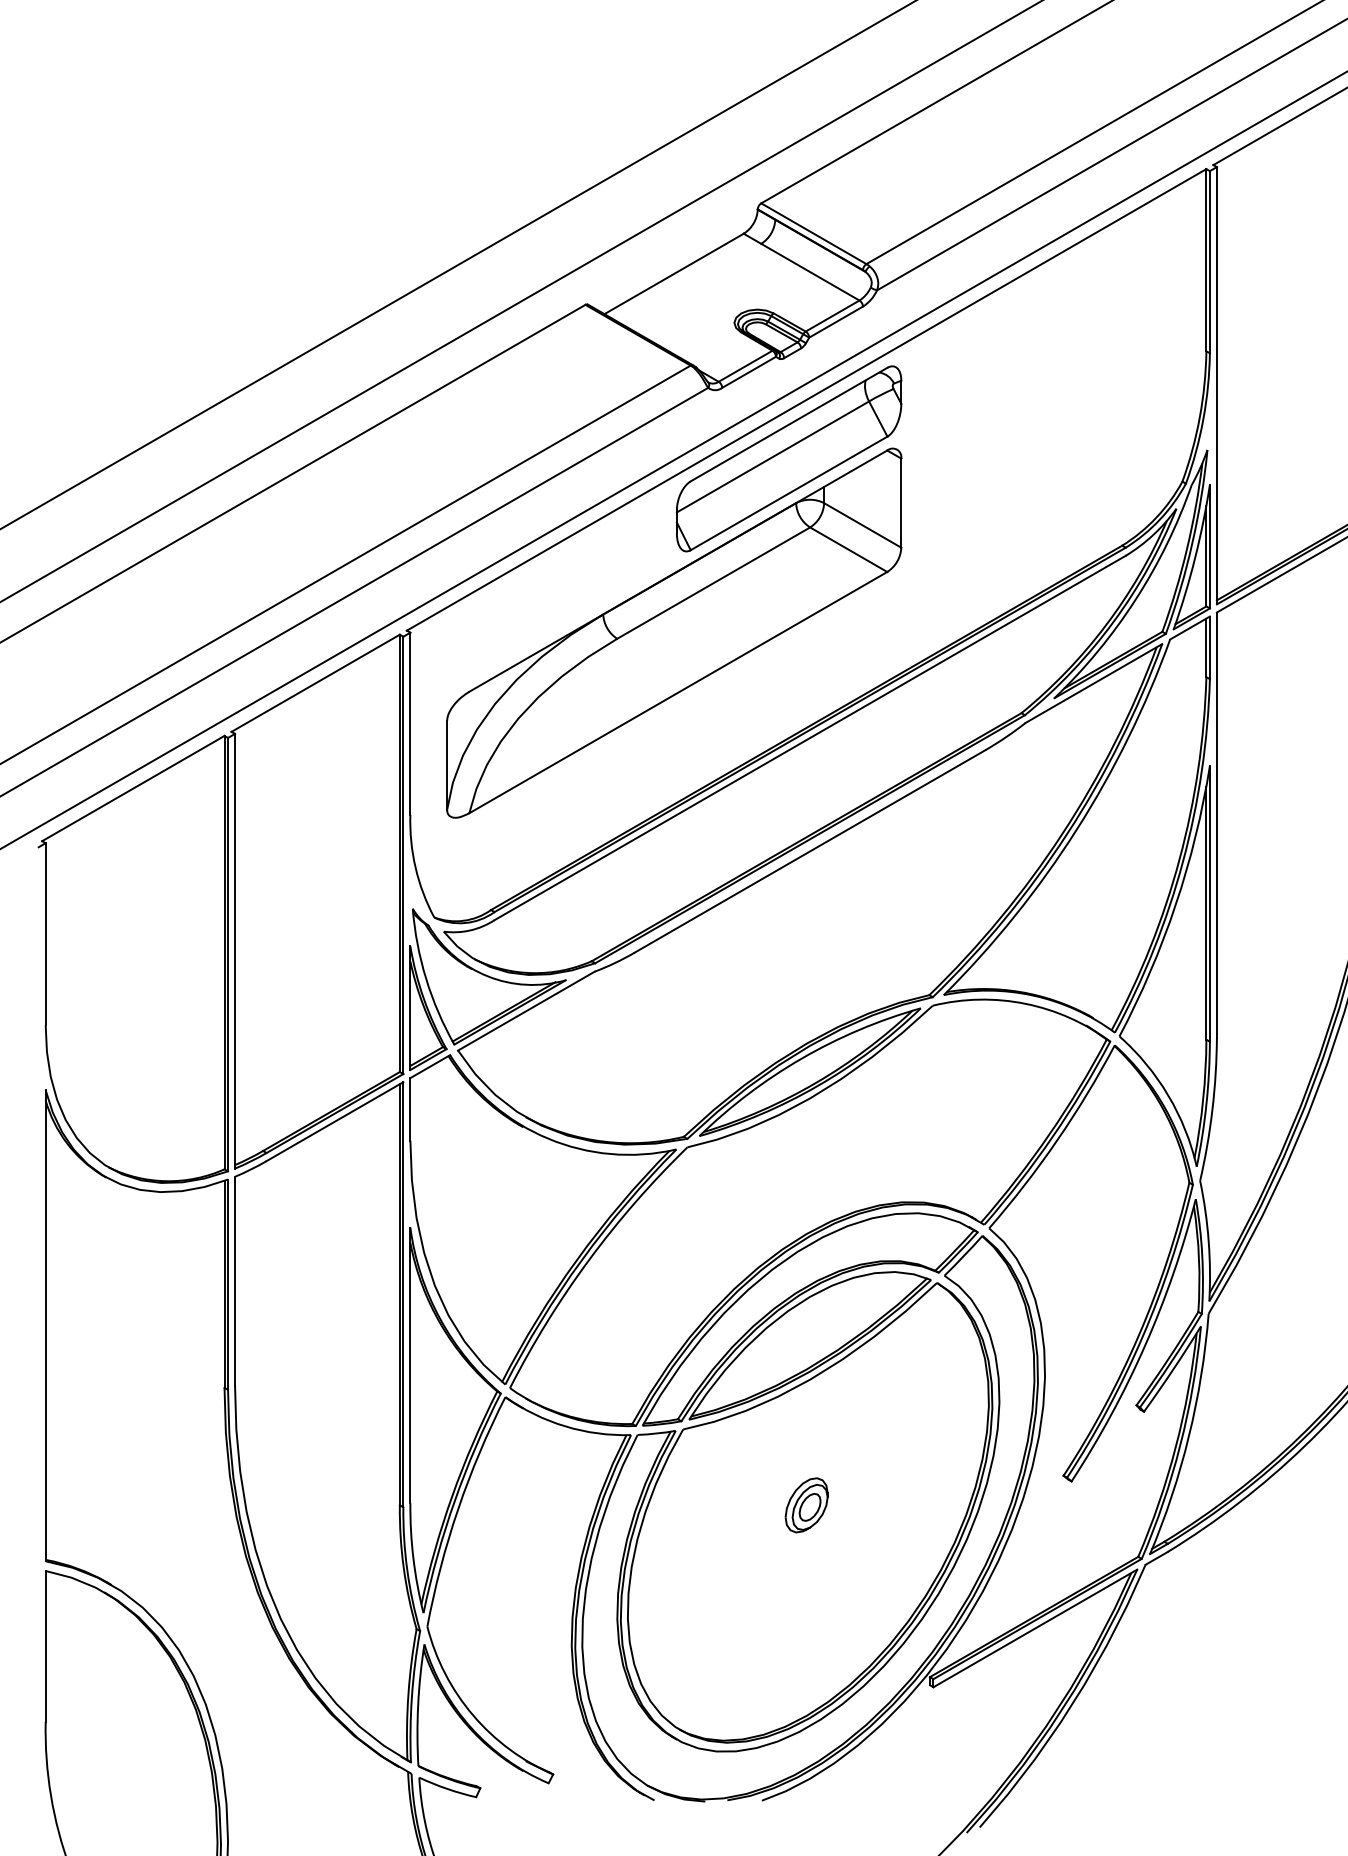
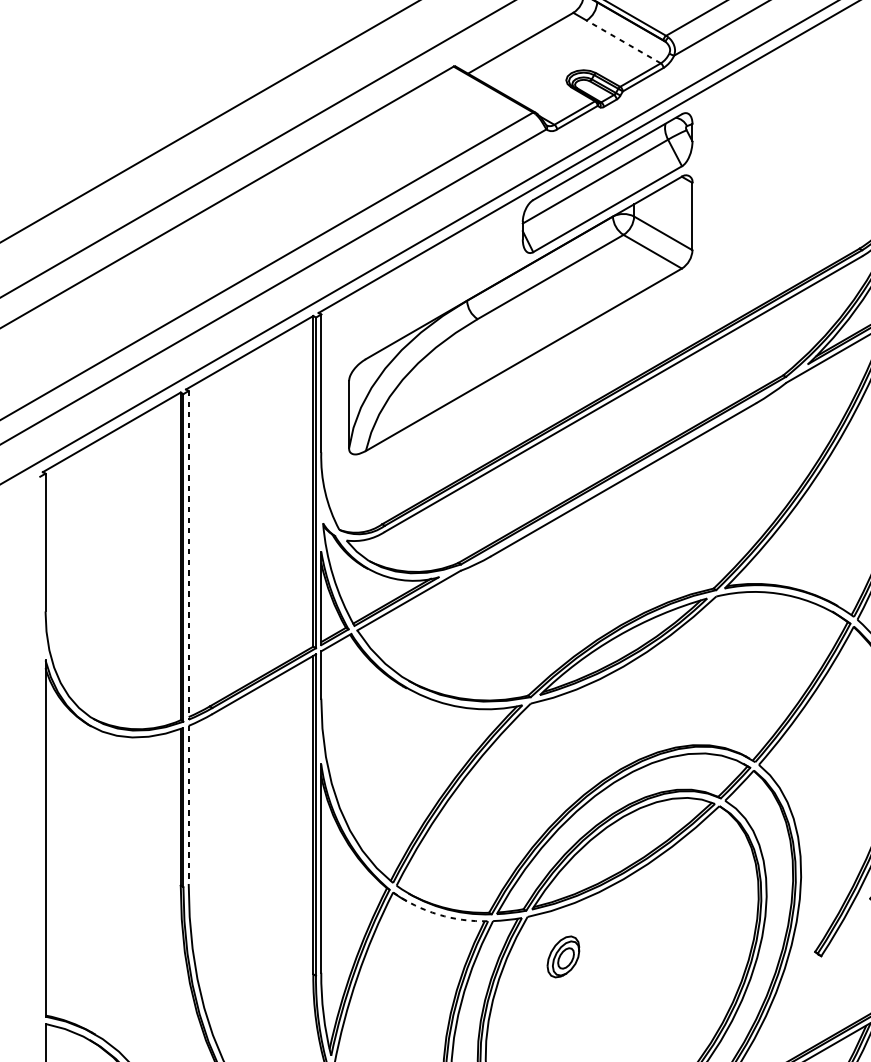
line: (810, 272) -> (623, 42), solid -> dashed
line: (235, 951) -> (189, 555), solid -> dashed
line: (235, 1281) -> (189, 805), solid -> dashed
arc: (565, 1426) -> (438, 914), solid -> dashed
part: (806, 1505) -> (563, 957), moved

